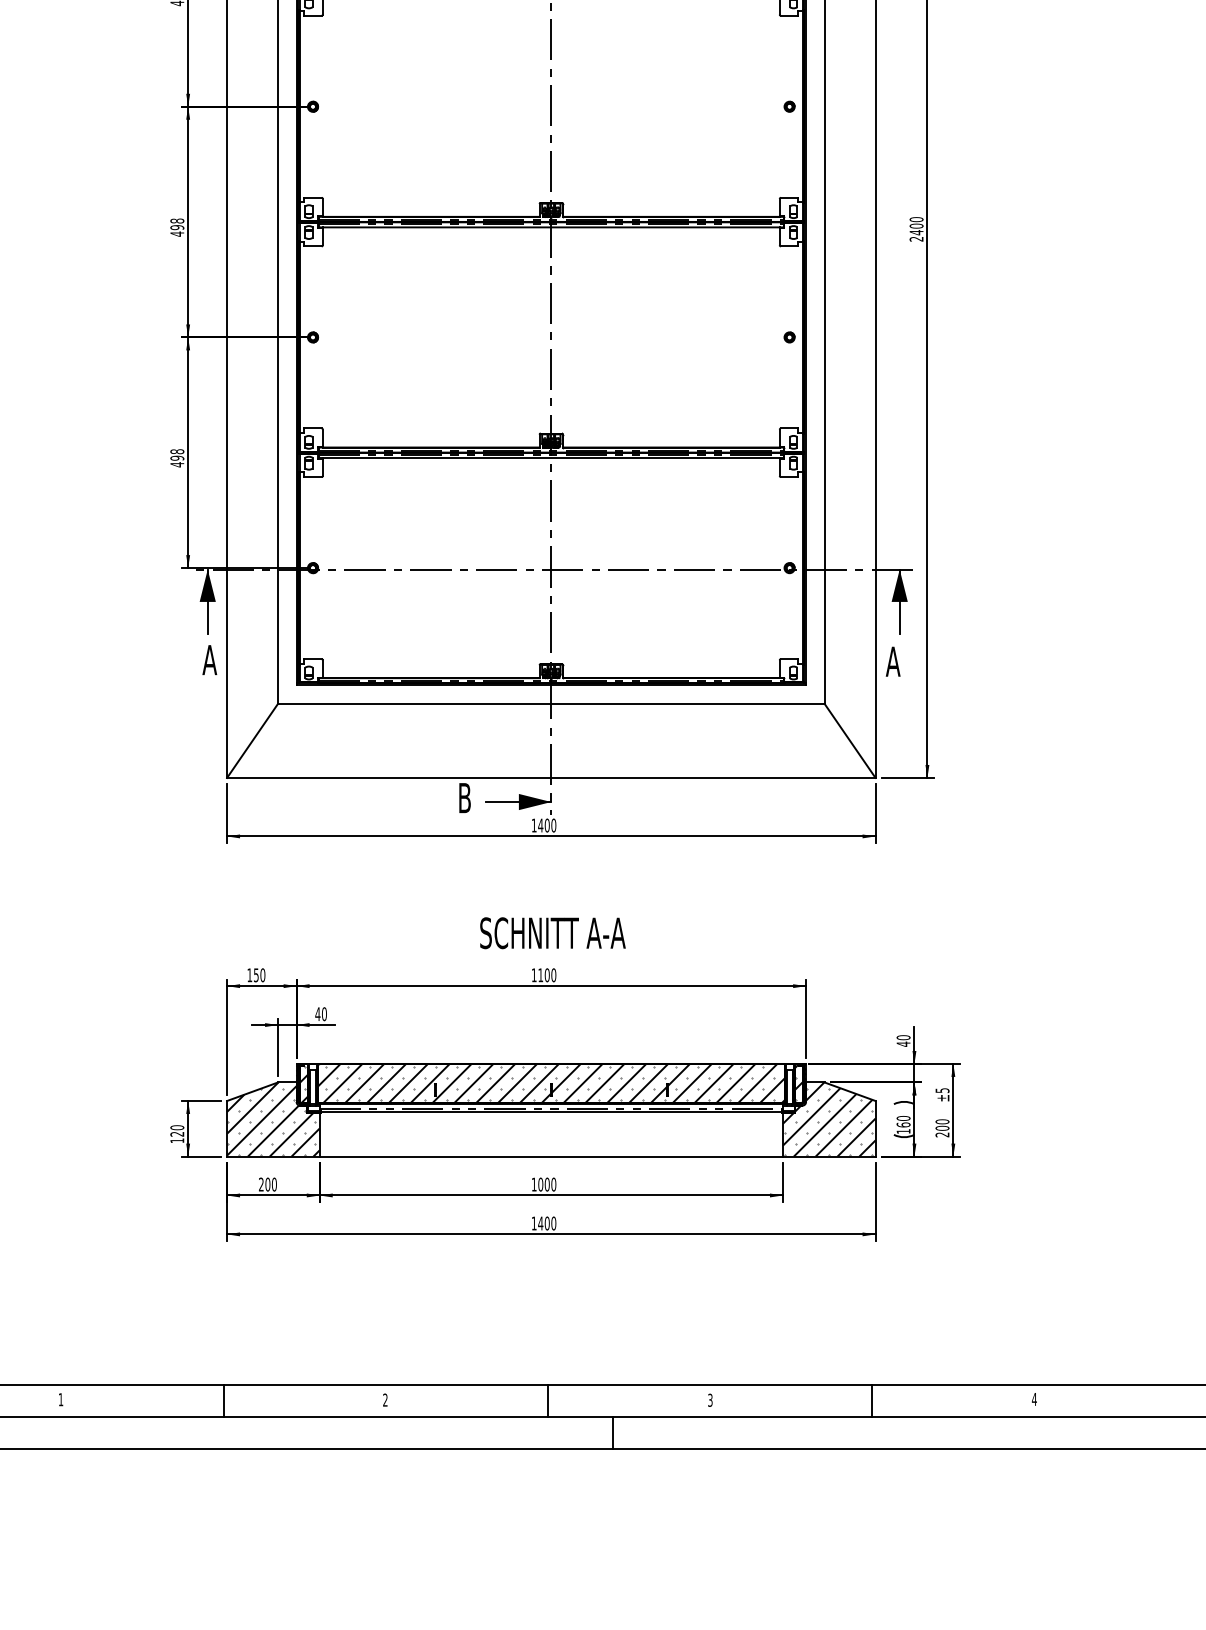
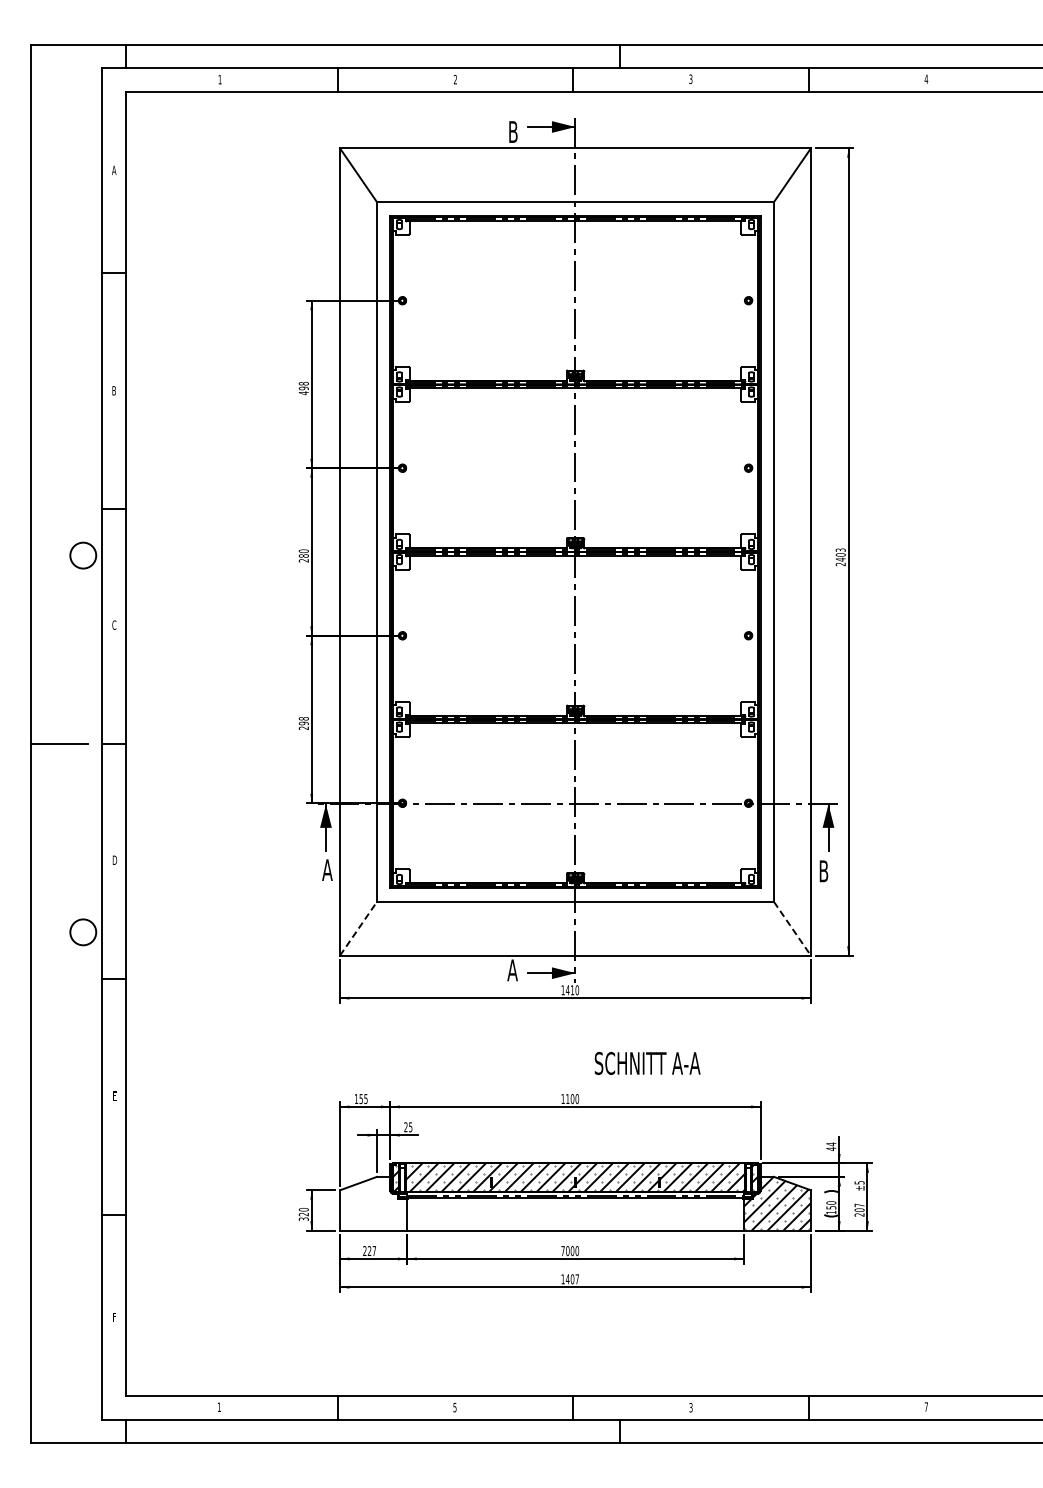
text: (916, 218) -> (840, 549), 2400 -> 2403
text: (176, 226) -> (303, 555), 498 -> 280
text: (176, 465) -> (303, 728), 498 -> 298
text: (892, 662) -> (823, 871), A -> B
line: (252, 740) -> (358, 928), solid -> dashed
line: (850, 740) -> (792, 928), solid -> dashed
text: (464, 798) -> (512, 970), B -> A
text: (547, 825) -> (572, 990), 1400 -> 1410
text: (552, 933) -> (647, 1063), moved
text: (262, 975) -> (365, 1099), 150 -> 155
text: (321, 1014) -> (408, 1127), 40 -> 25
text: (903, 1037) -> (831, 1144), 40 -> 44
hatch: (273, 1119) -> (373, 1203), removed
text: (942, 1121) -> (859, 1205), 200 -> 207
text: (903, 1124) -> (831, 1207), 160 -> 150
text: (176, 1139) -> (303, 1218), 120 -> 320
text: (533, 1183) -> (562, 1250), 1000 -> 7000
text: (270, 1185) -> (371, 1251), 200 -> 227
text: (554, 1223) -> (577, 1279), 1400 -> 1407
text: (1034, 1398) -> (926, 1406), 4 -> 7
text: (384, 1400) -> (454, 1407), 2 -> 5

